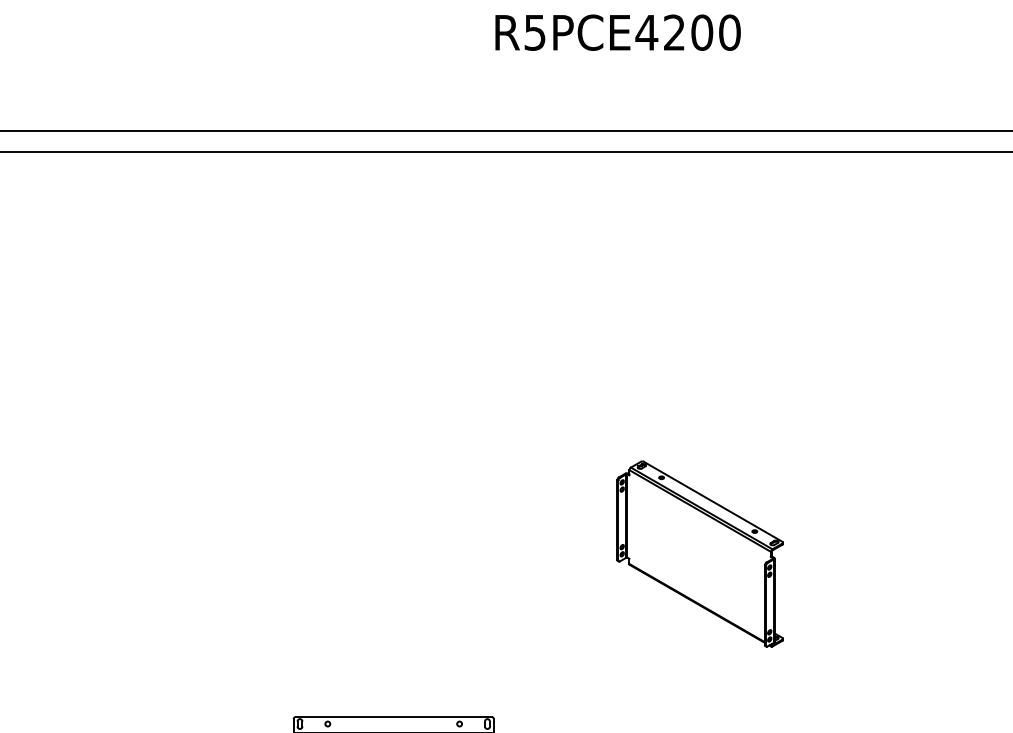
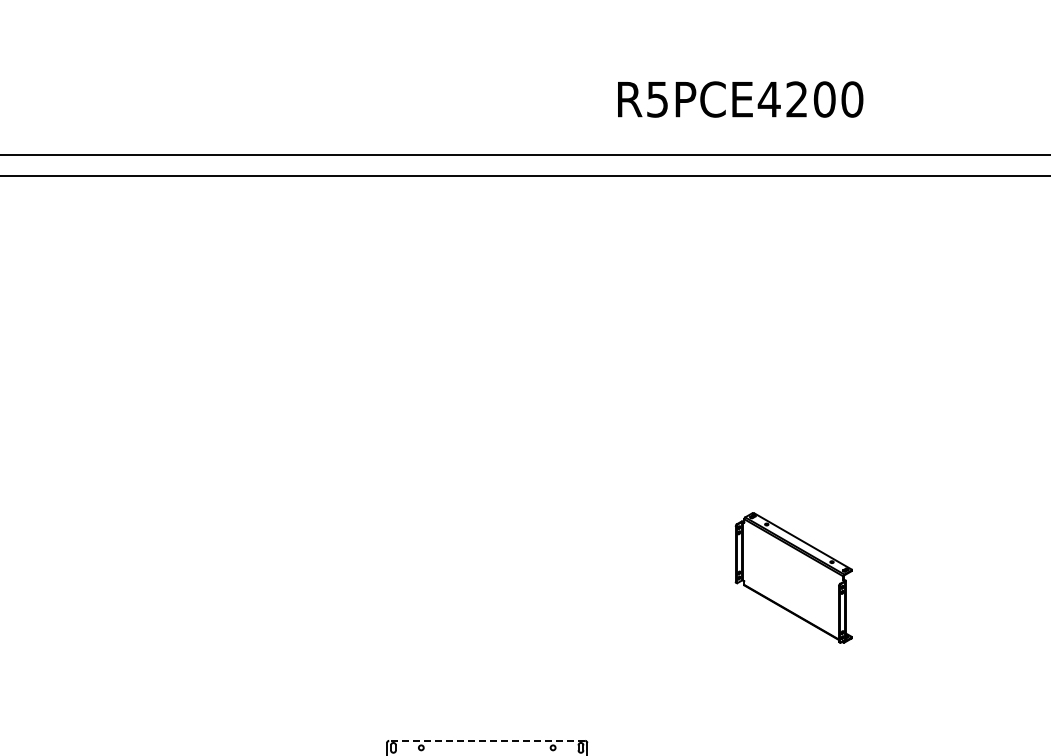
text: (618, 32) -> (740, 99), moved
part: (700, 553) -> (793, 577), size x0.7
line: (394, 716) -> (487, 740), solid -> dashed

